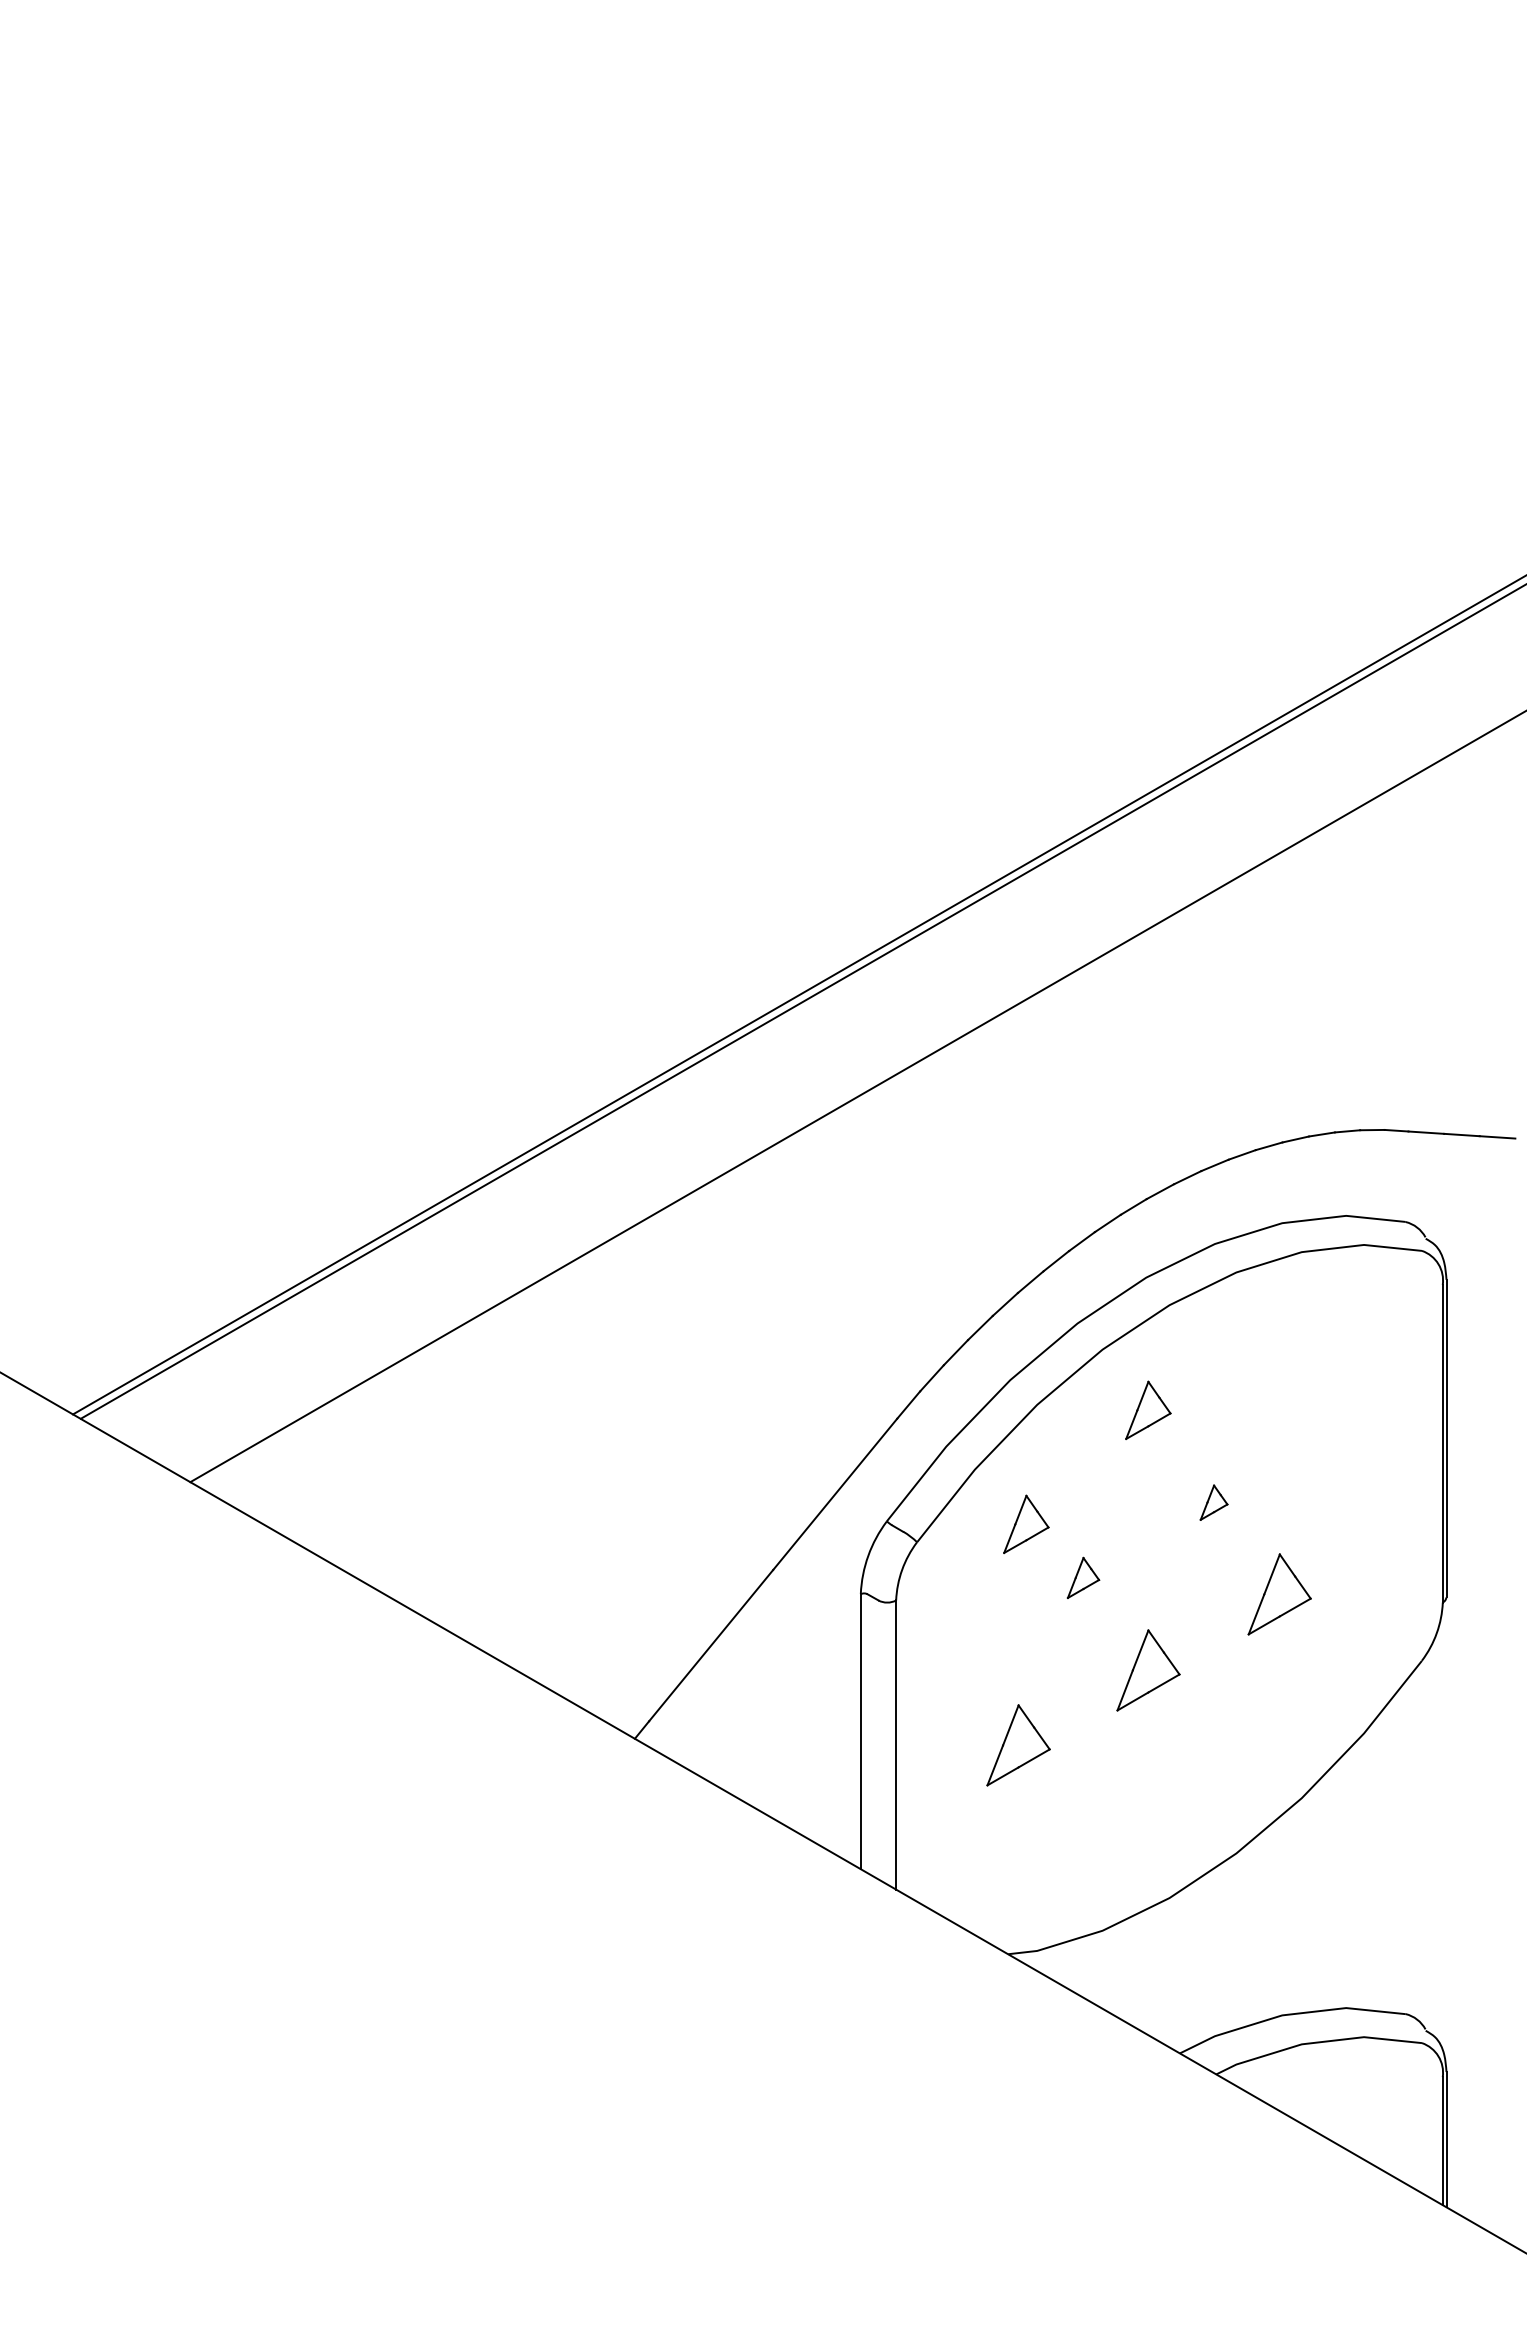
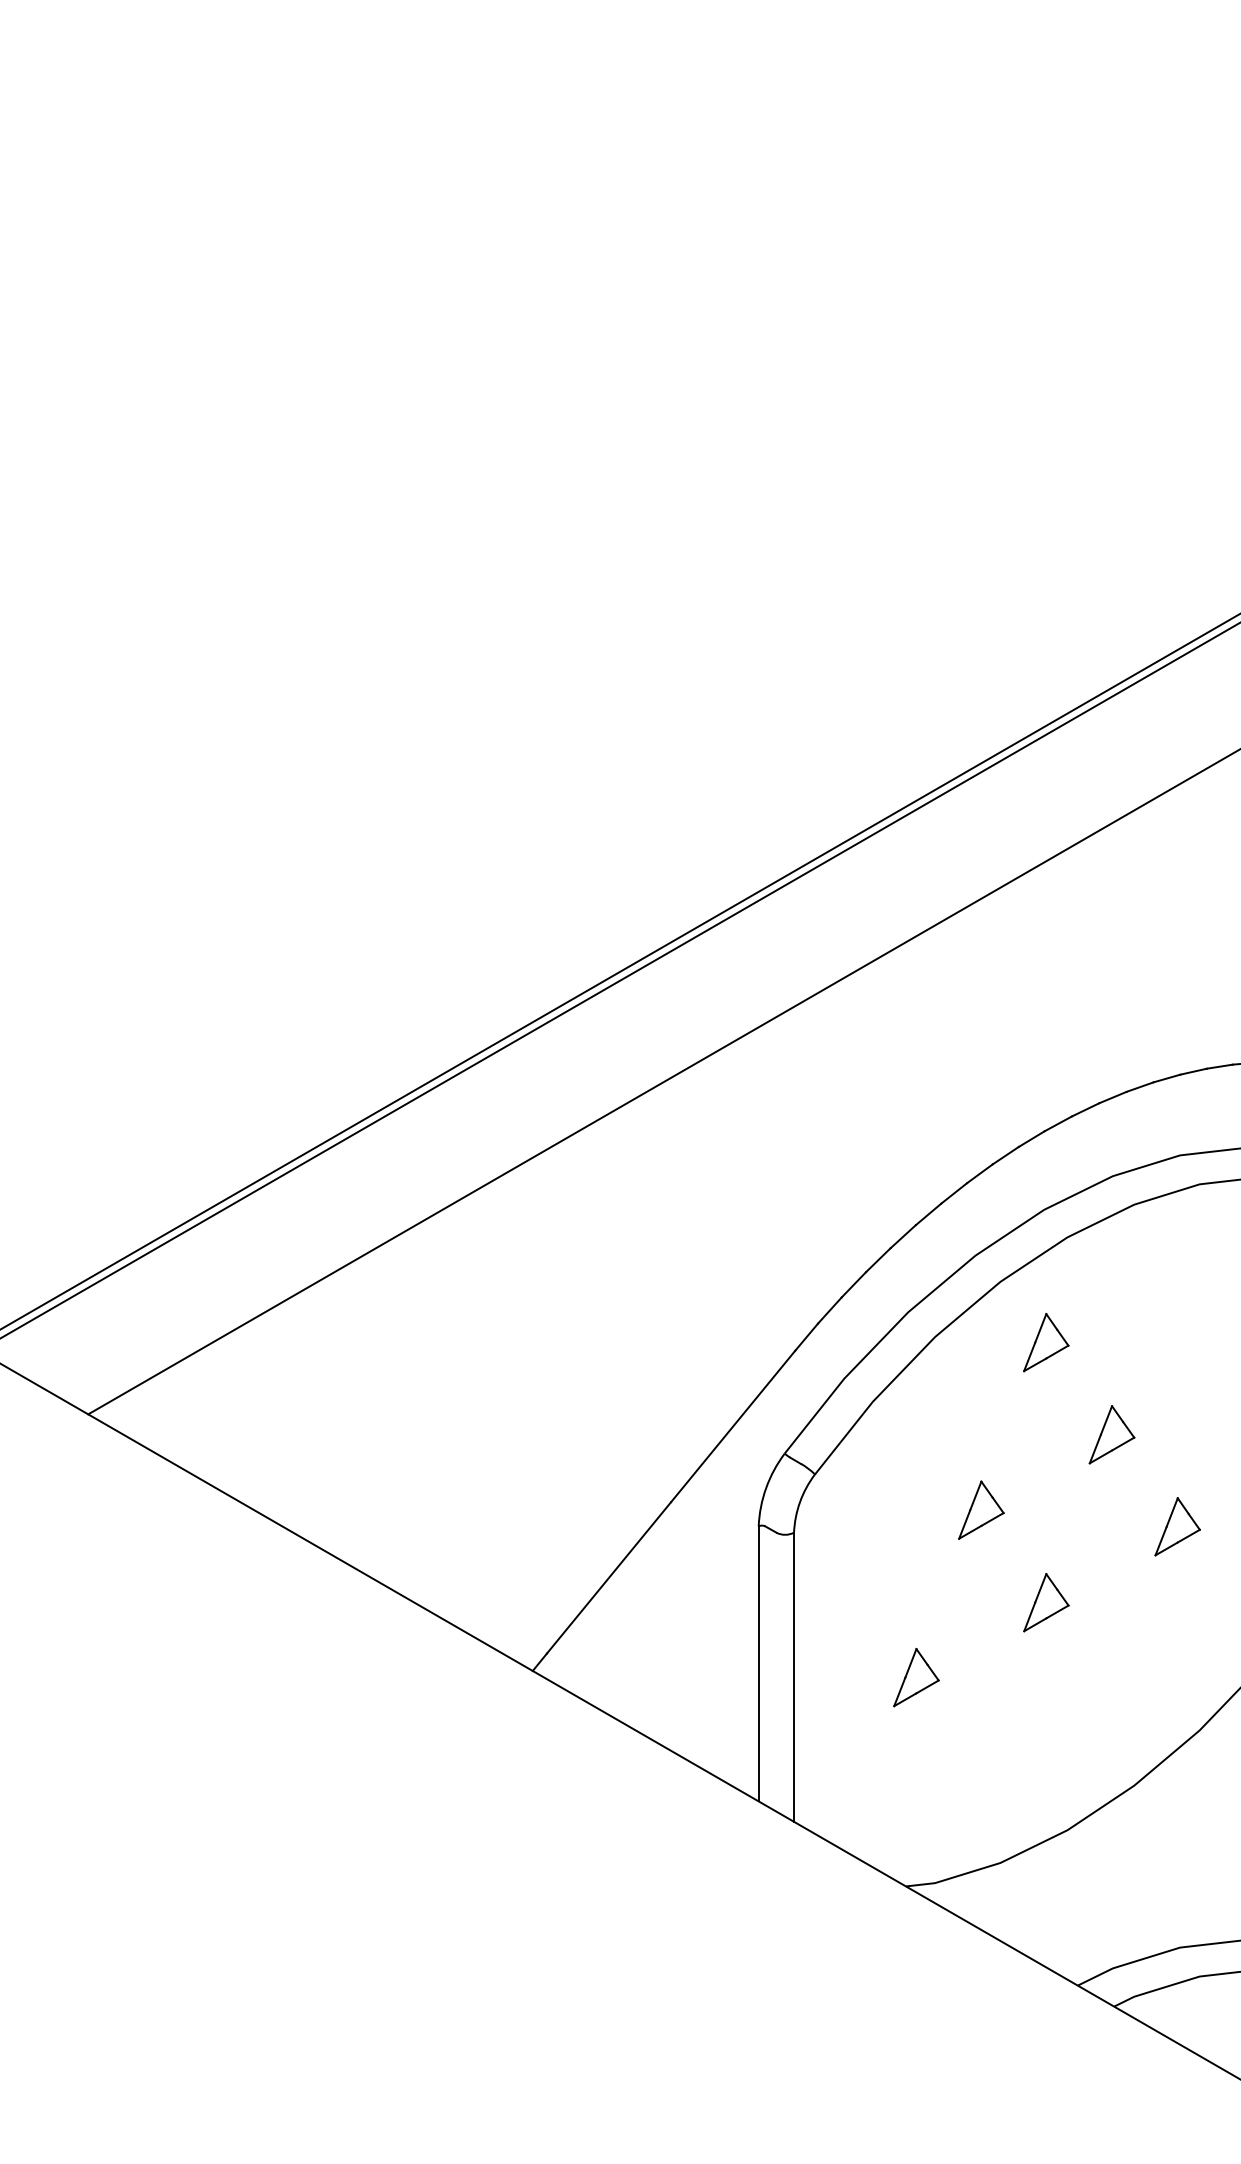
part: (1213, 1502) -> (1111, 1434), size x1.67
part: (1026, 1523) -> (924, 1455), removed
part: (1083, 1577) -> (981, 1509), size x1.43
part: (1279, 1594) -> (1177, 1526), size x0.71
part: (1148, 1670) -> (1046, 1602), size x0.71
part: (1018, 1745) -> (916, 1677), size x0.71

